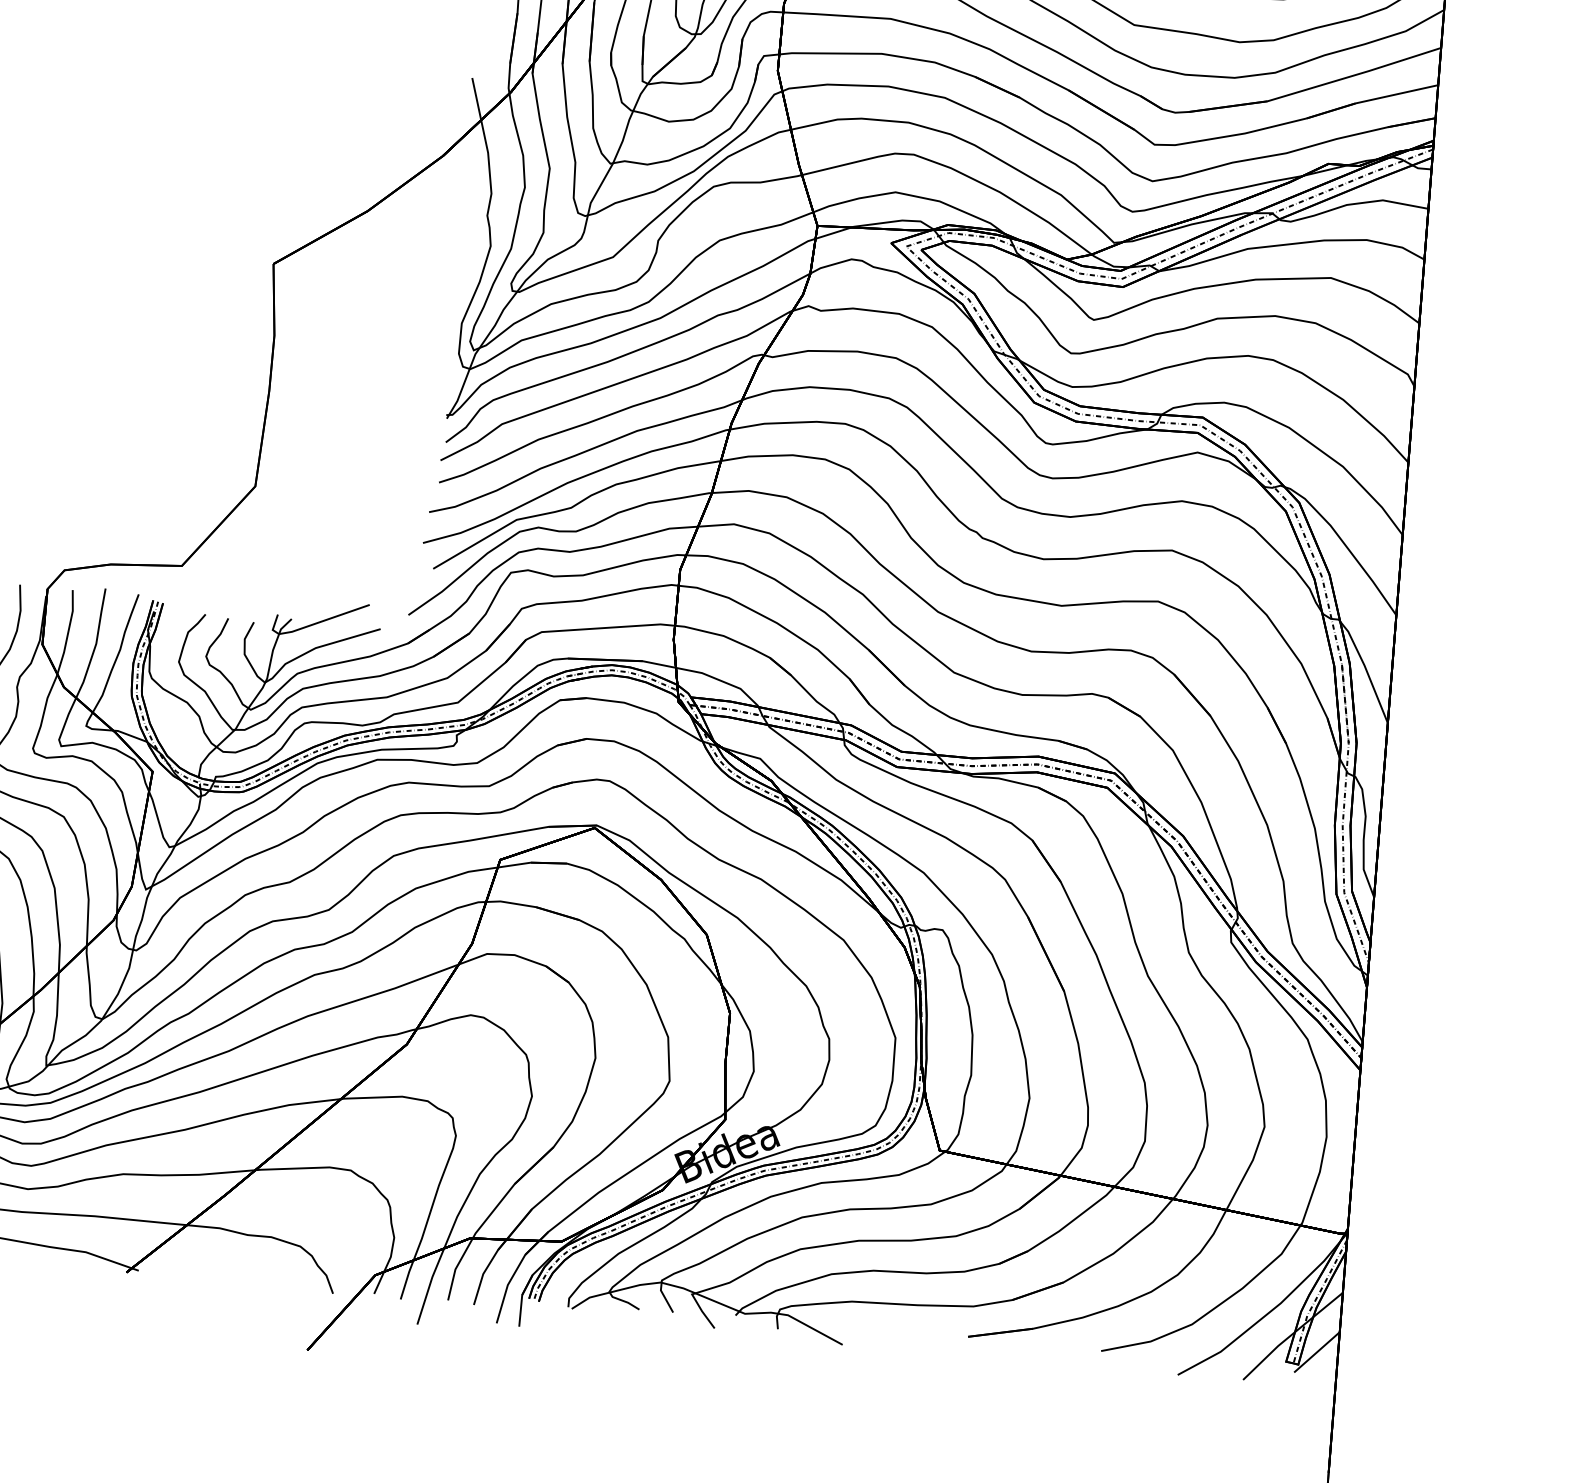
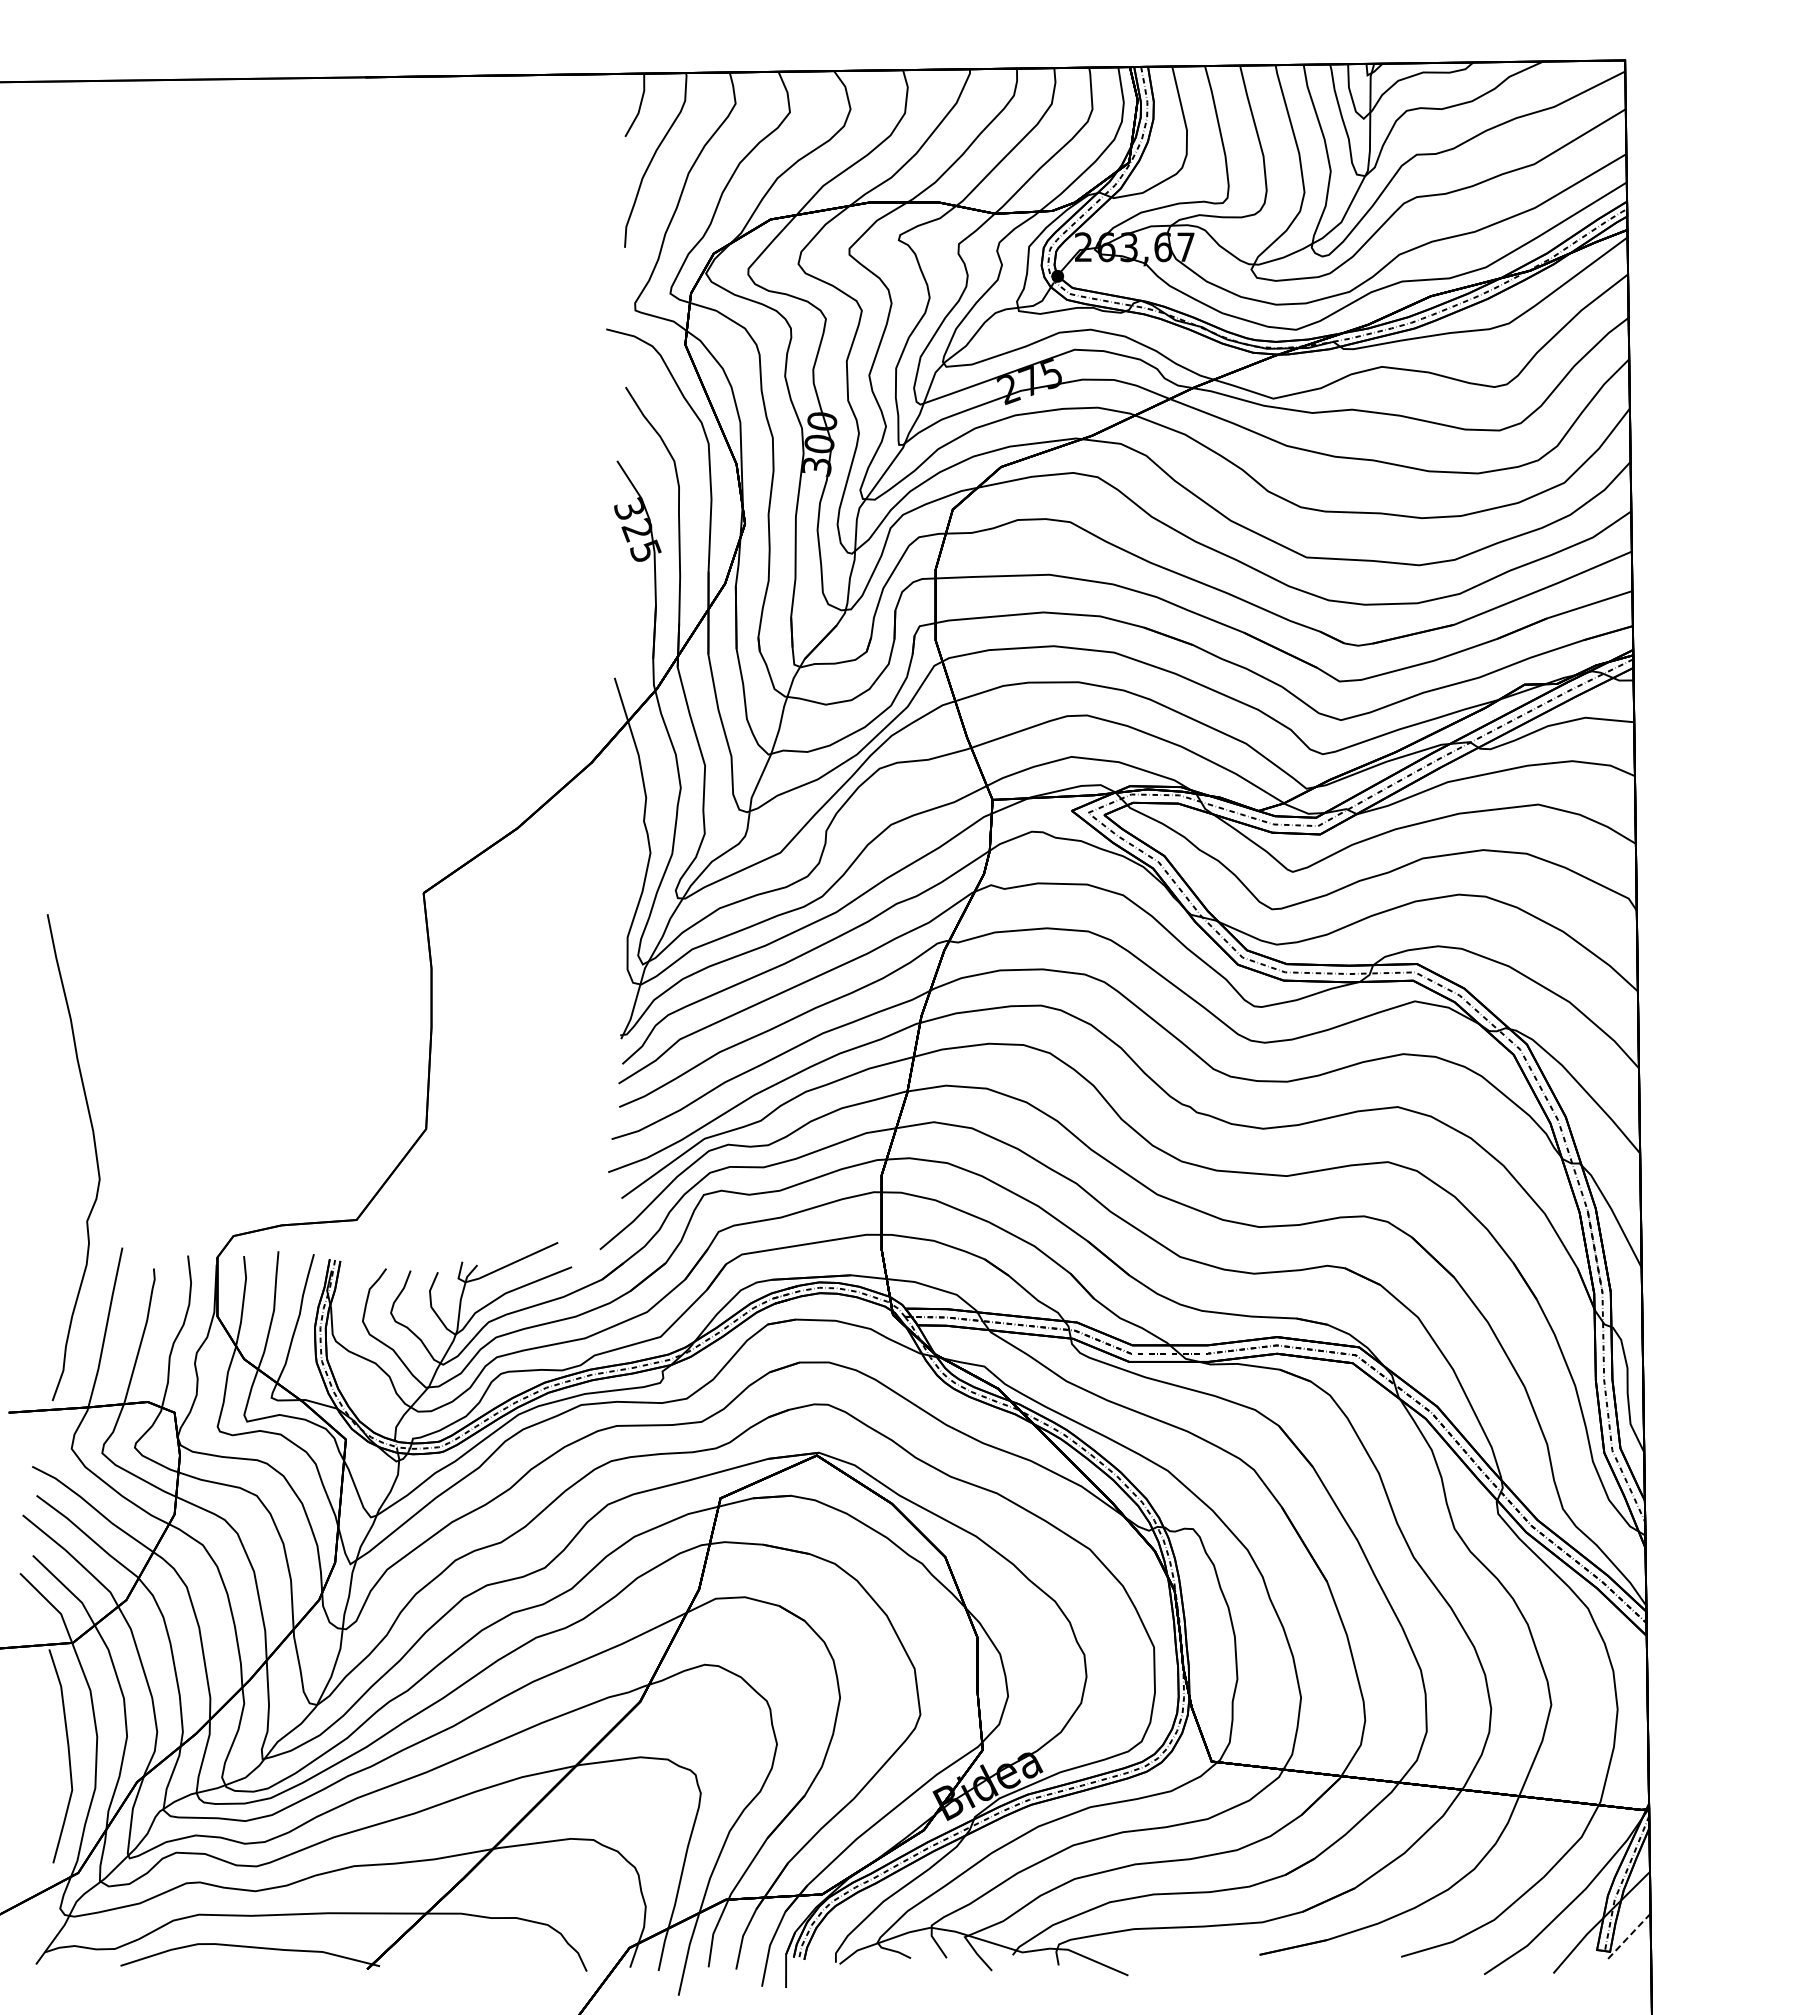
line: (1316, 1352) -> (1628, 1937), solid -> dashed

